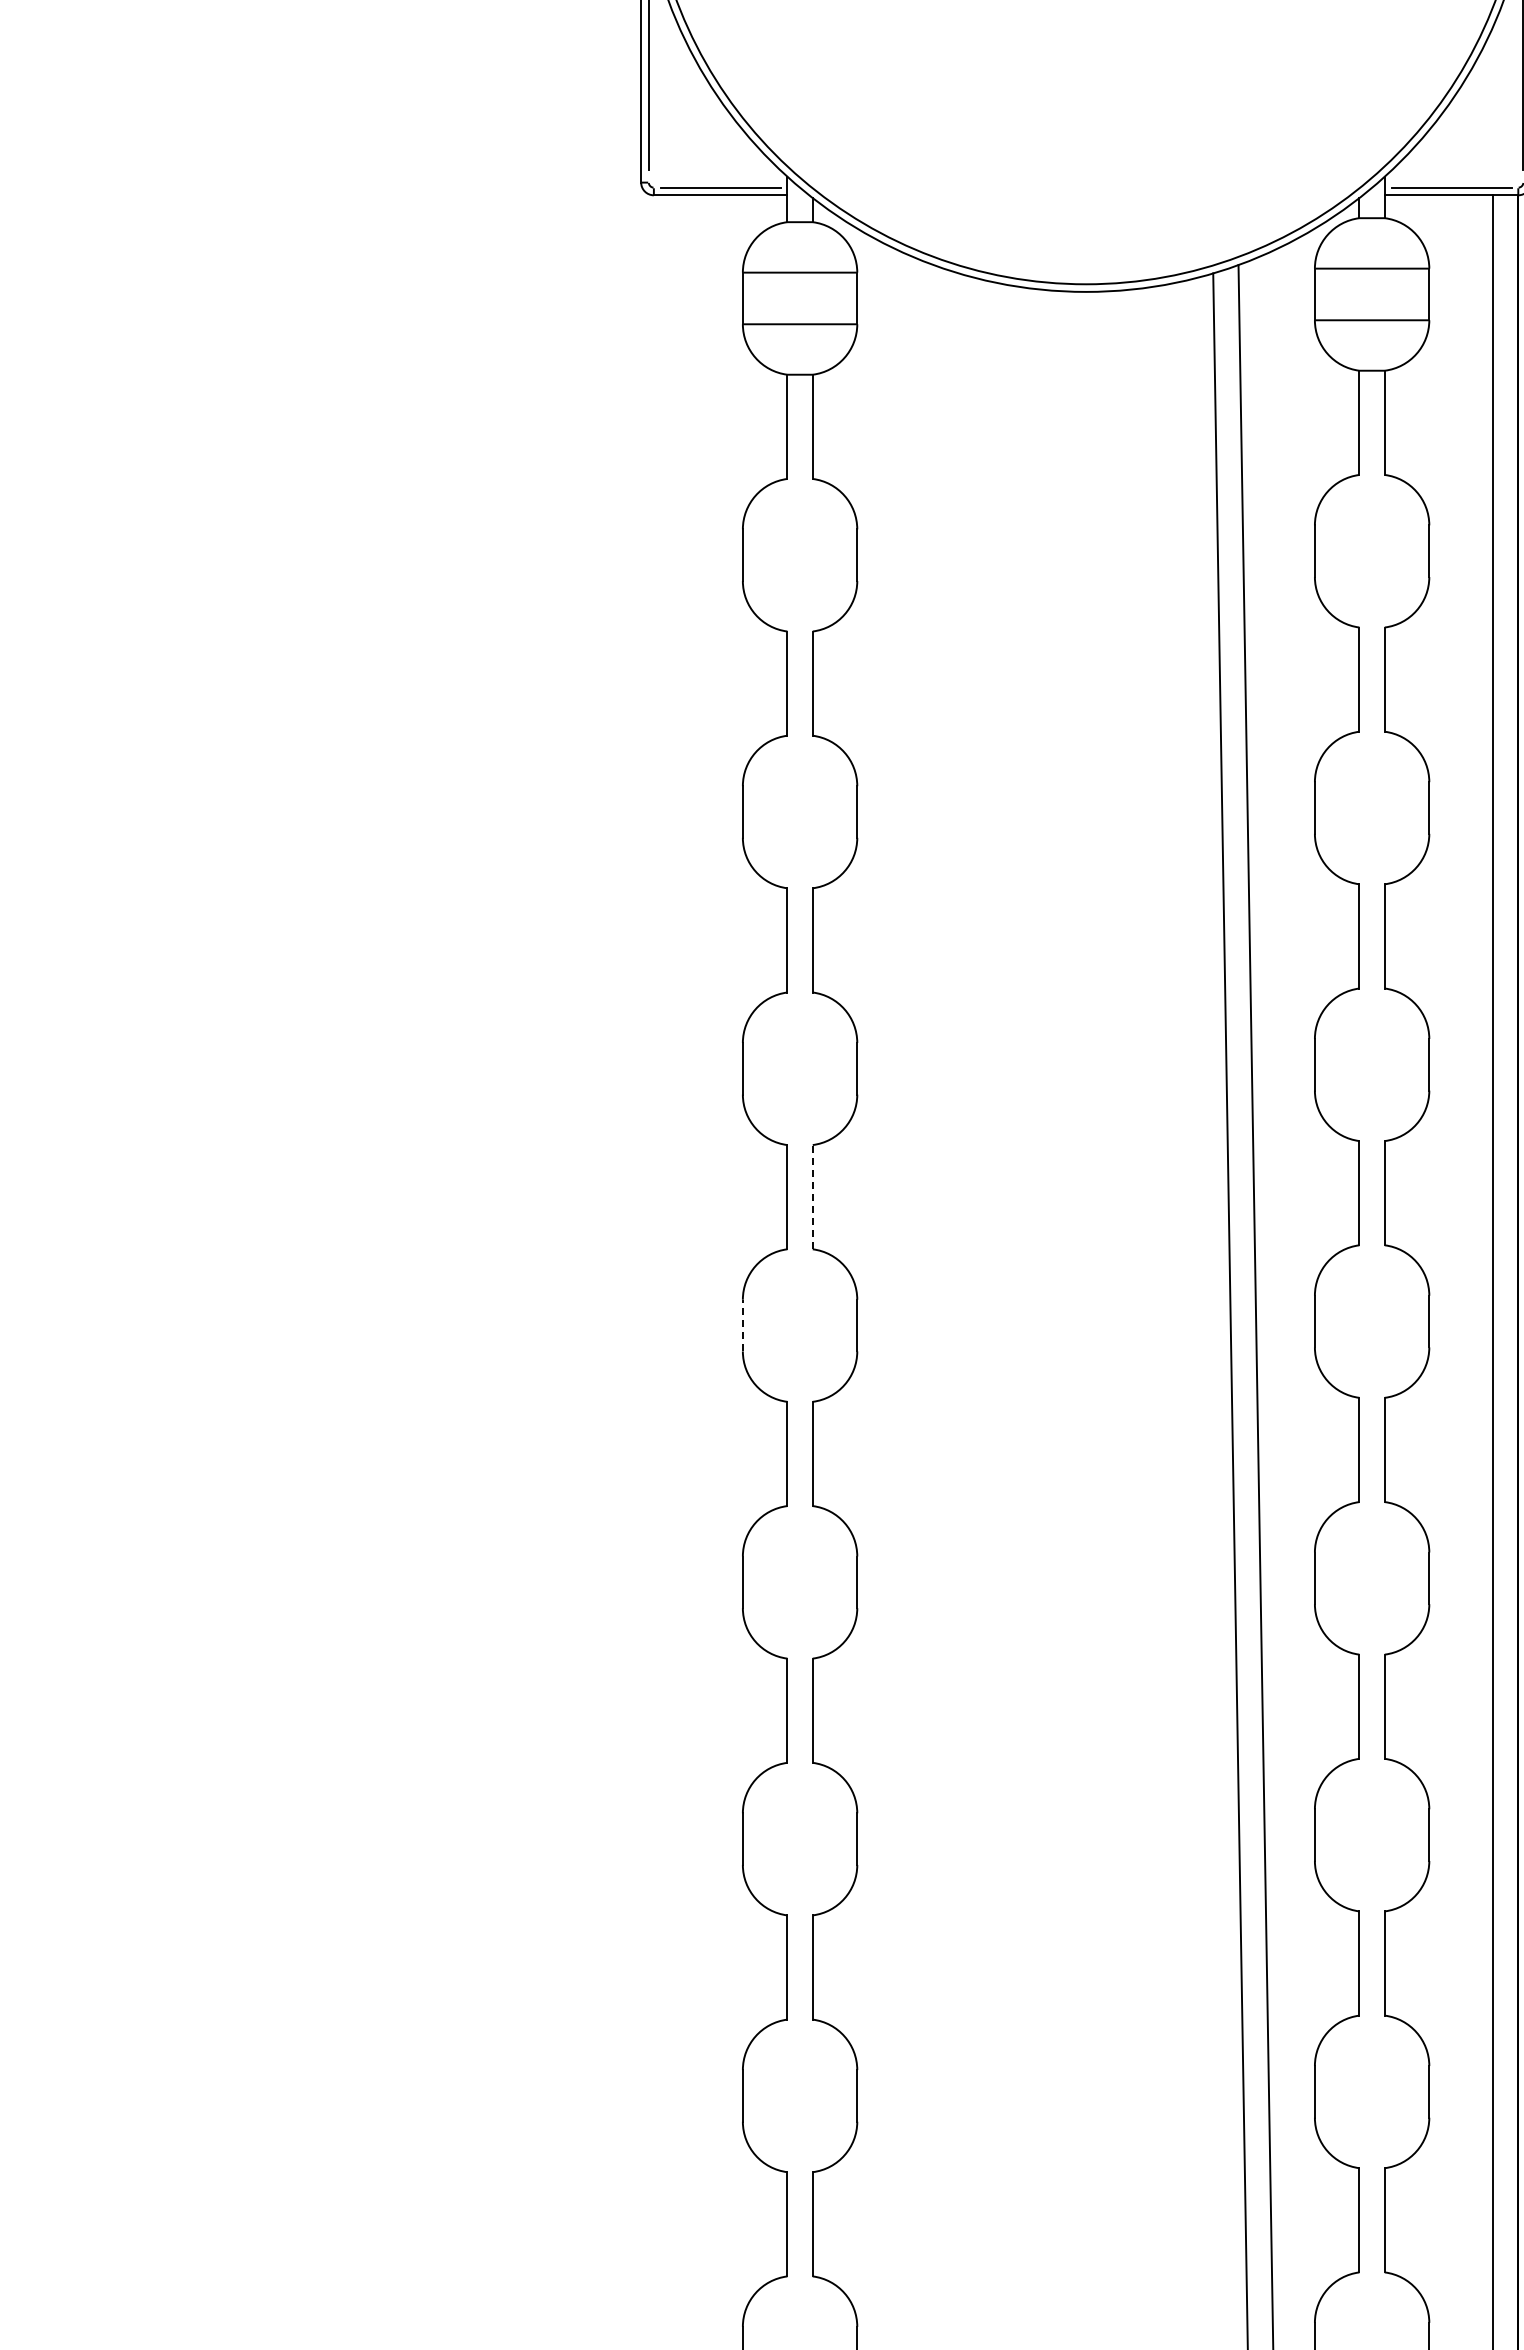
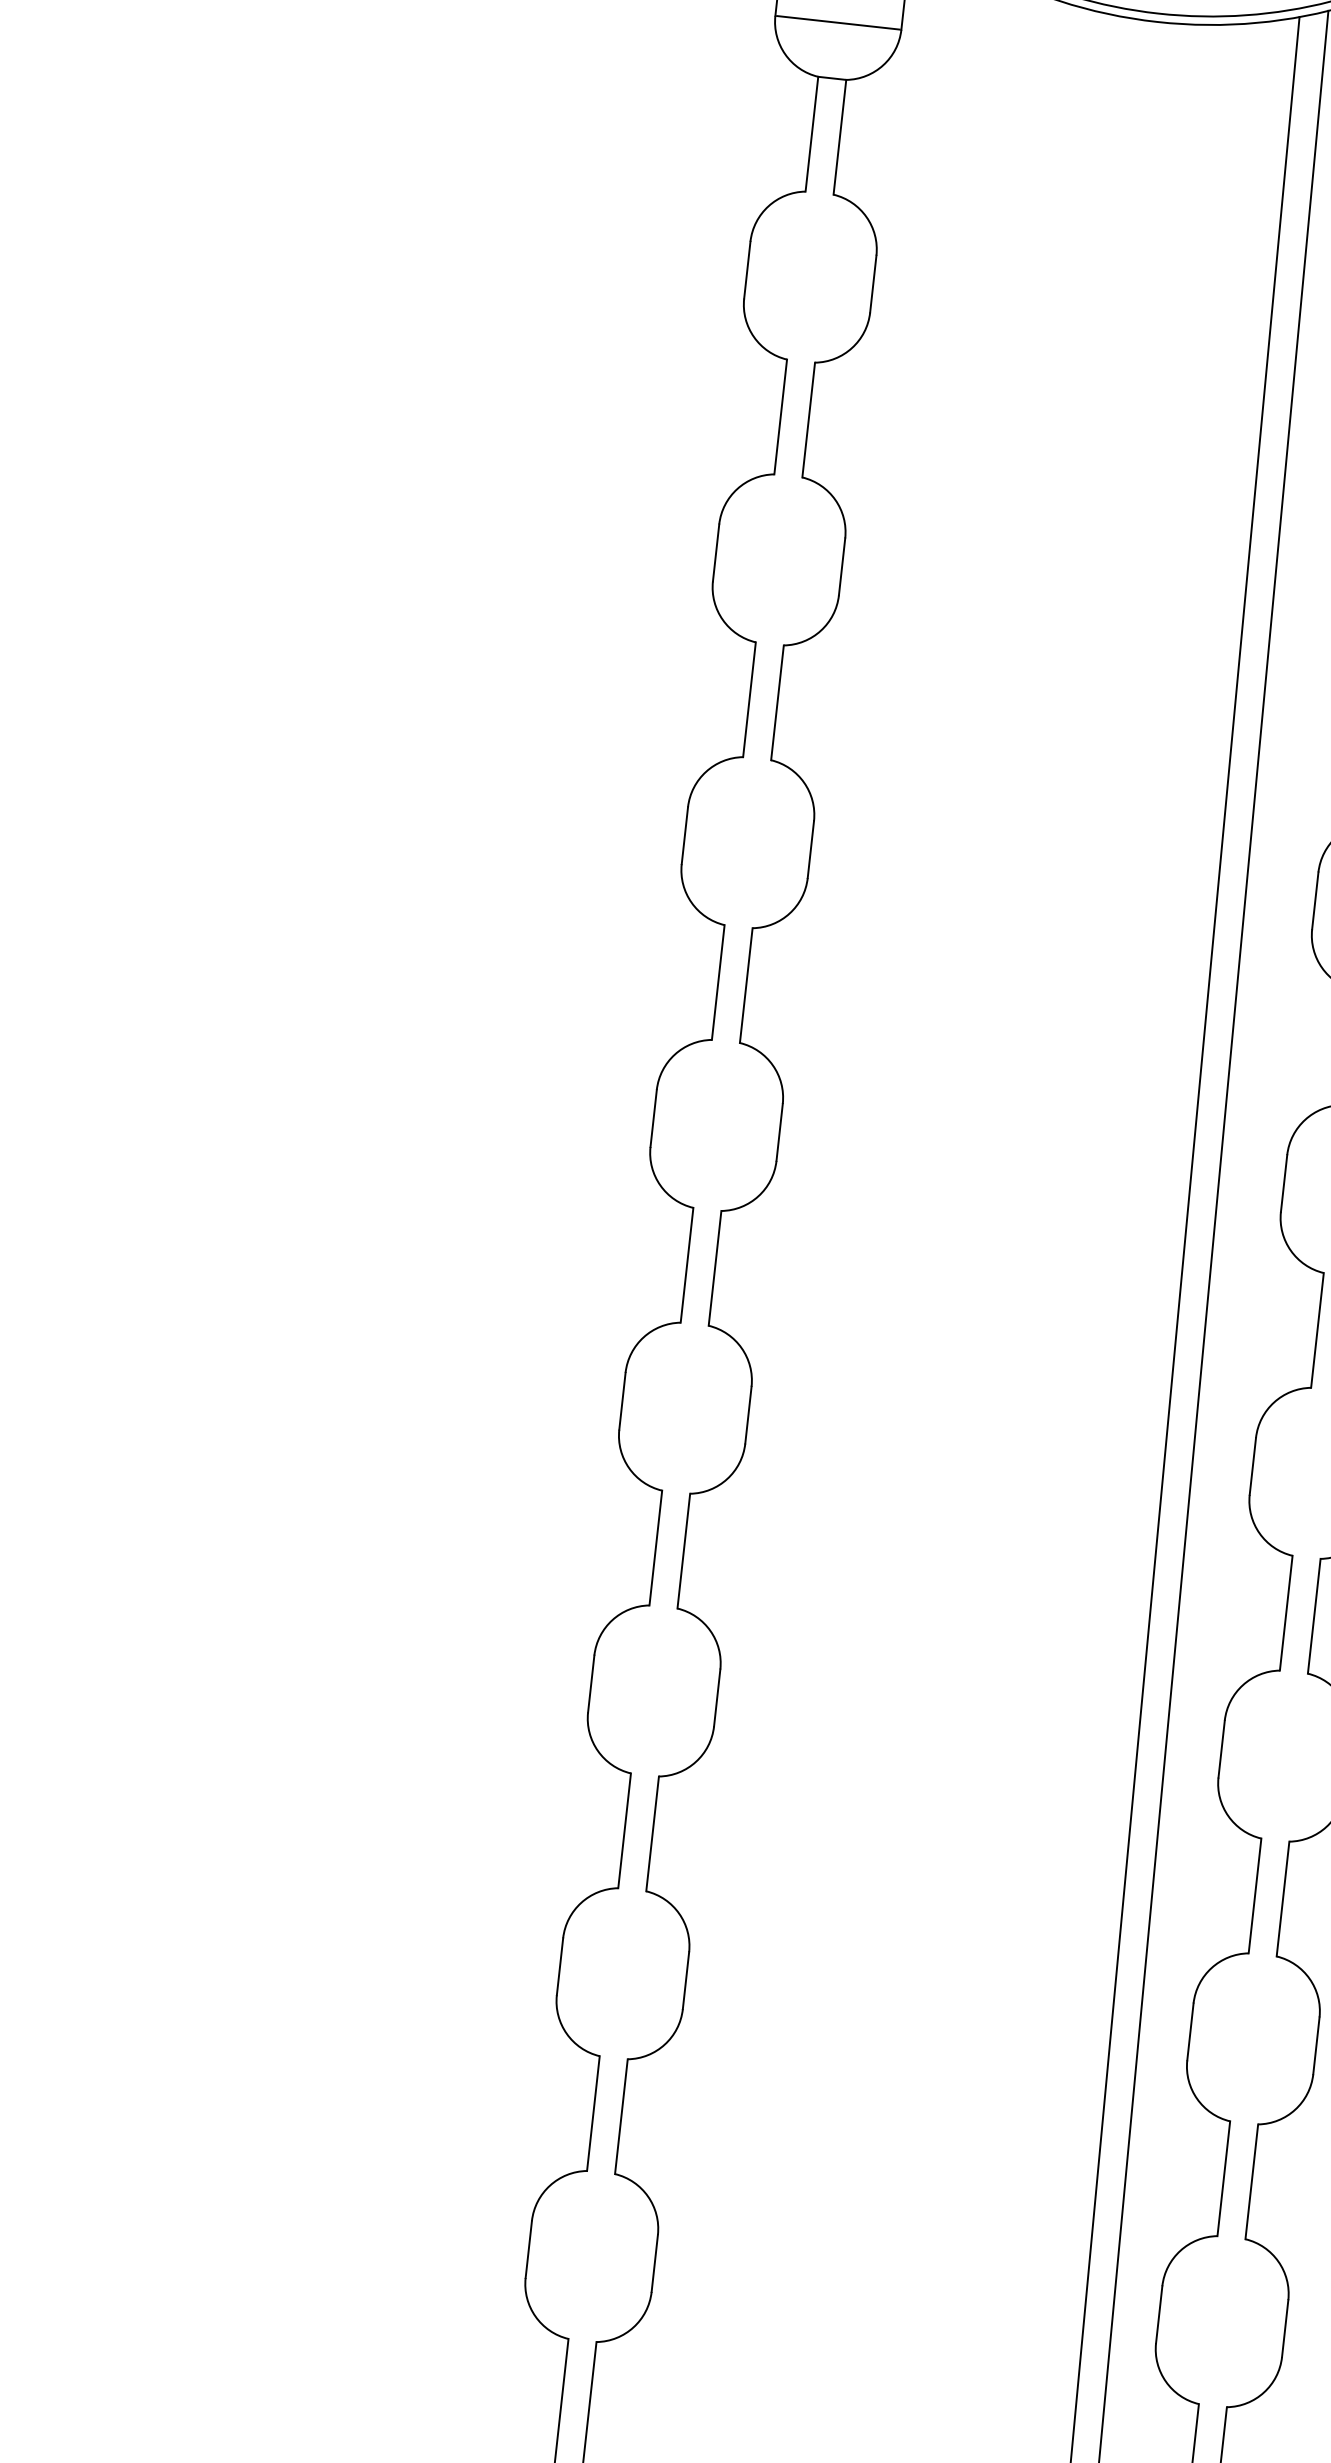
line: (812, 1196) -> (746, 984), dashed -> solid
line: (742, 1325) -> (653, 1118), dashed -> solid

